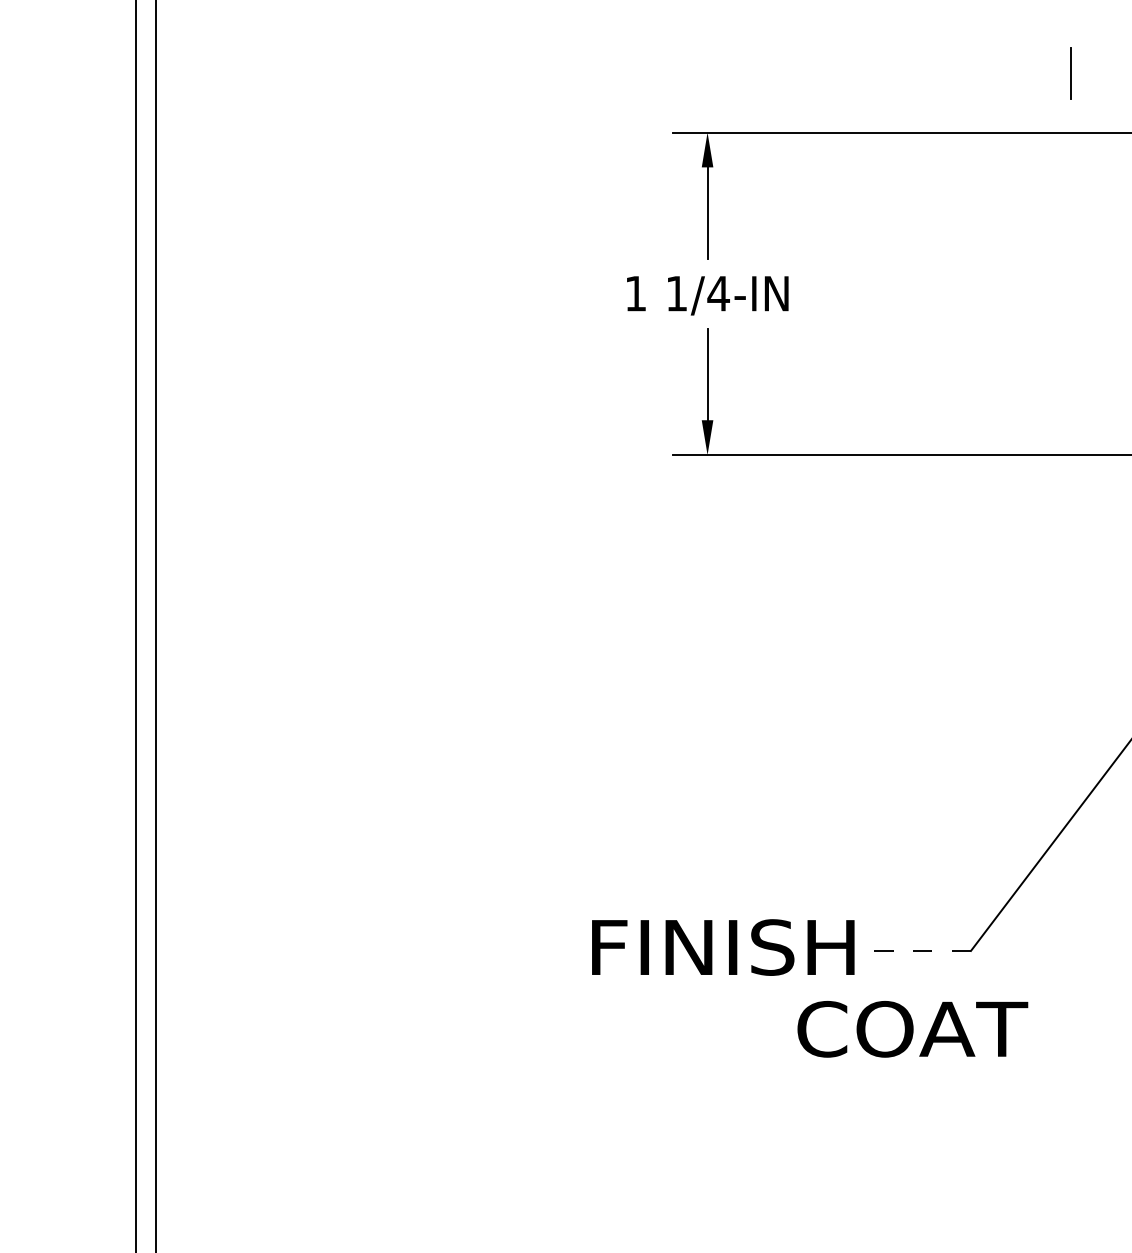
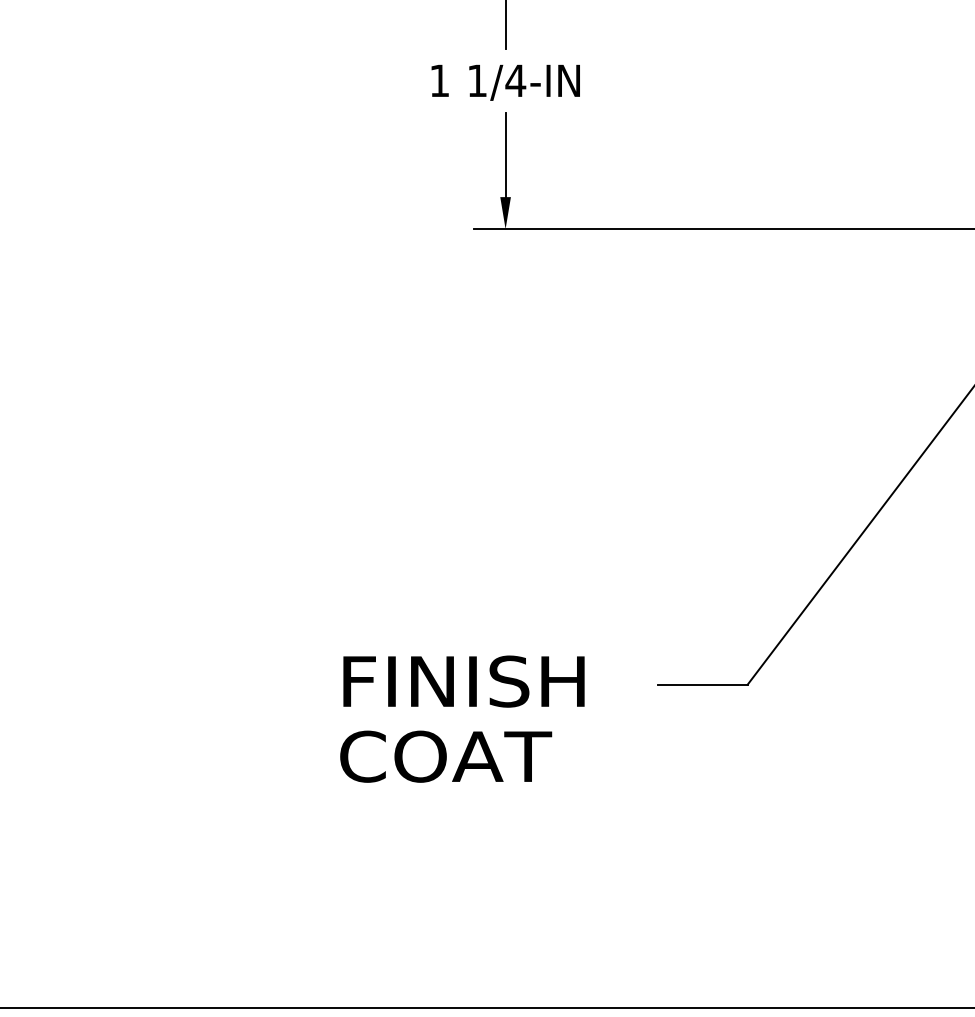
text: (723, 947) -> (464, 681), moved
line: (922, 950) -> (703, 684), dashed -> solid
text: (912, 1029) -> (445, 756), moved

